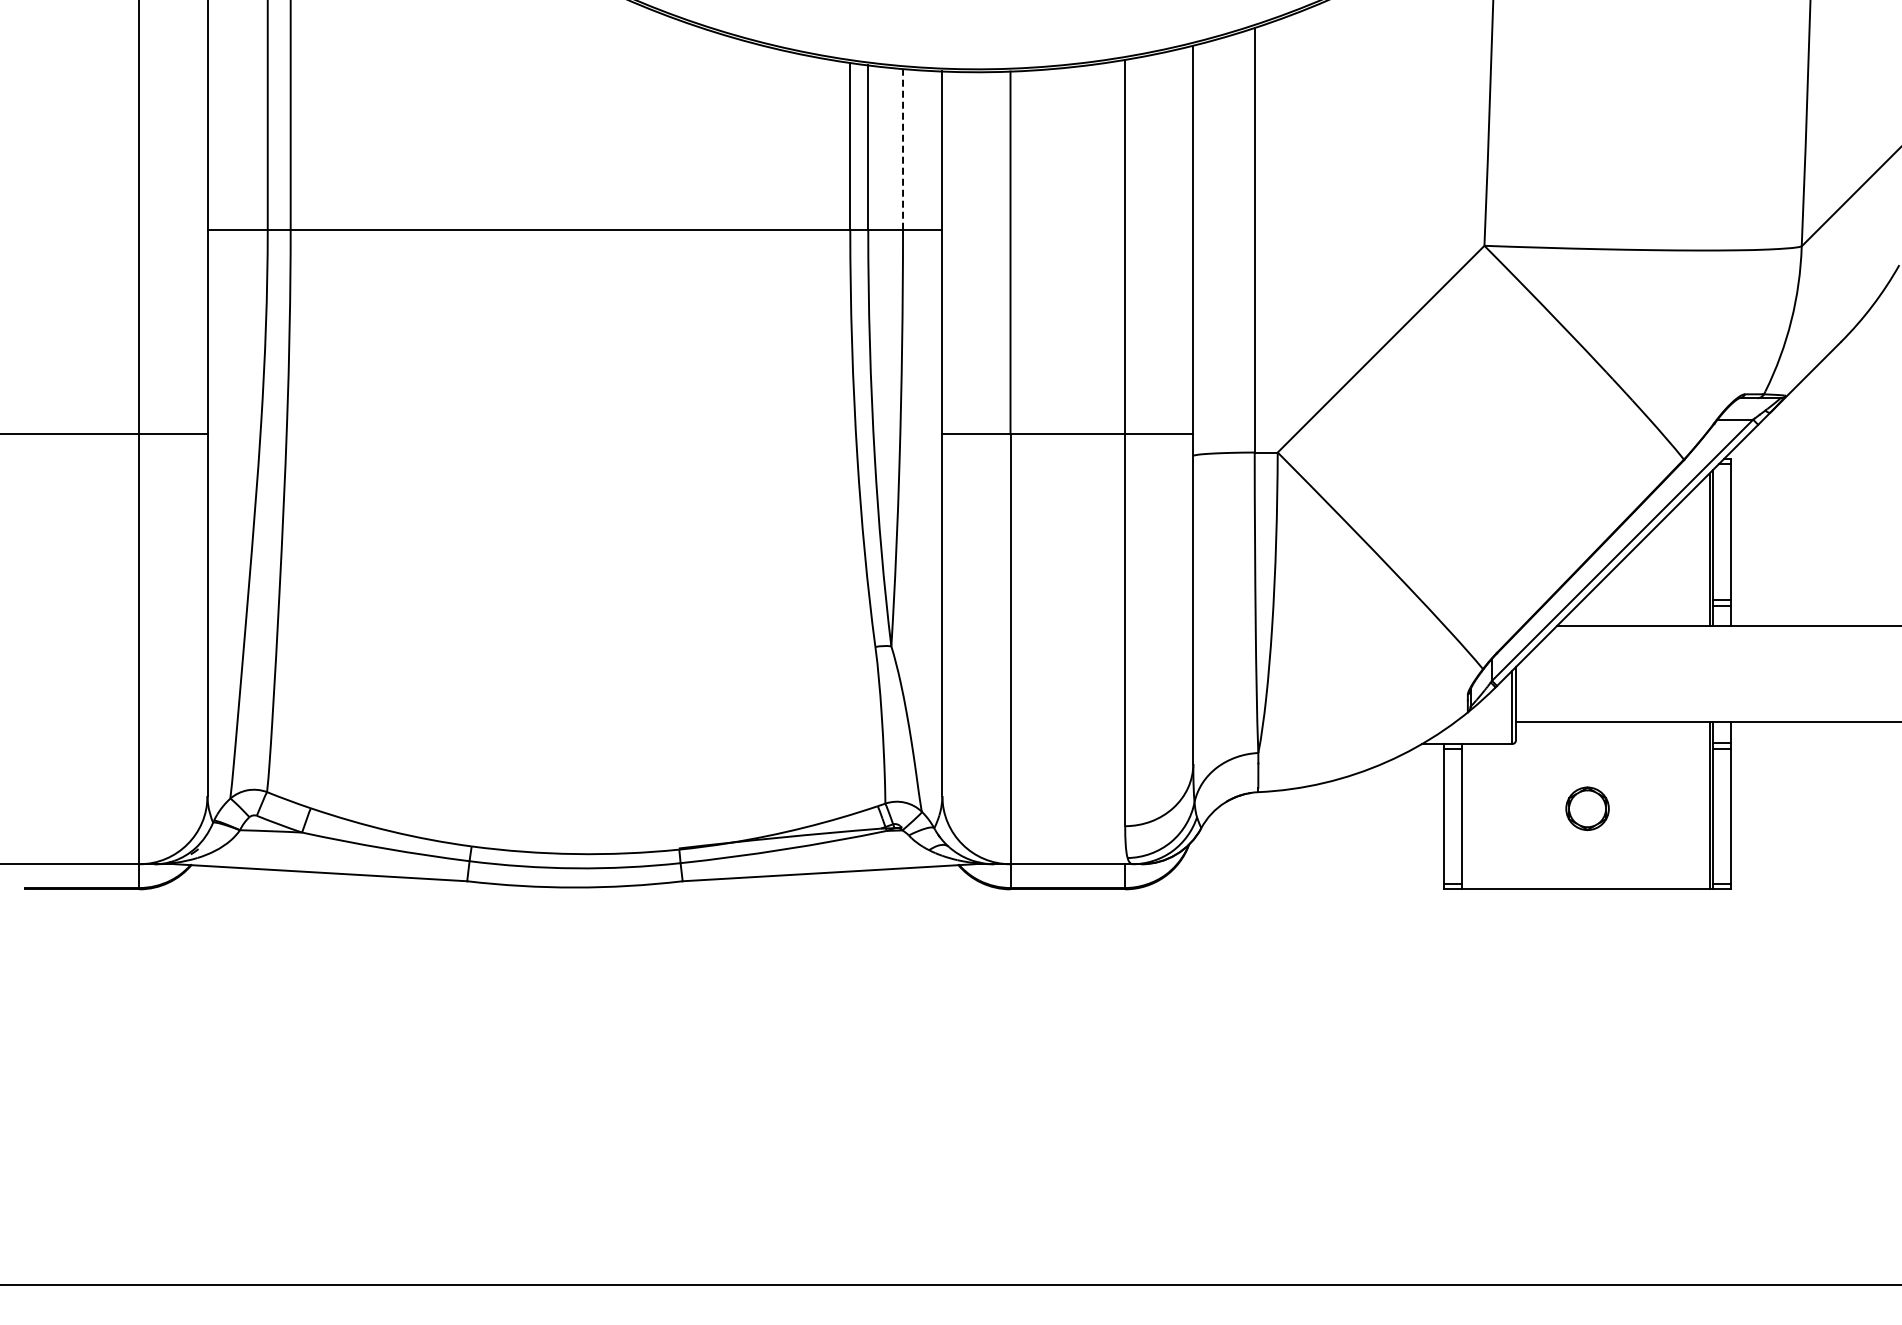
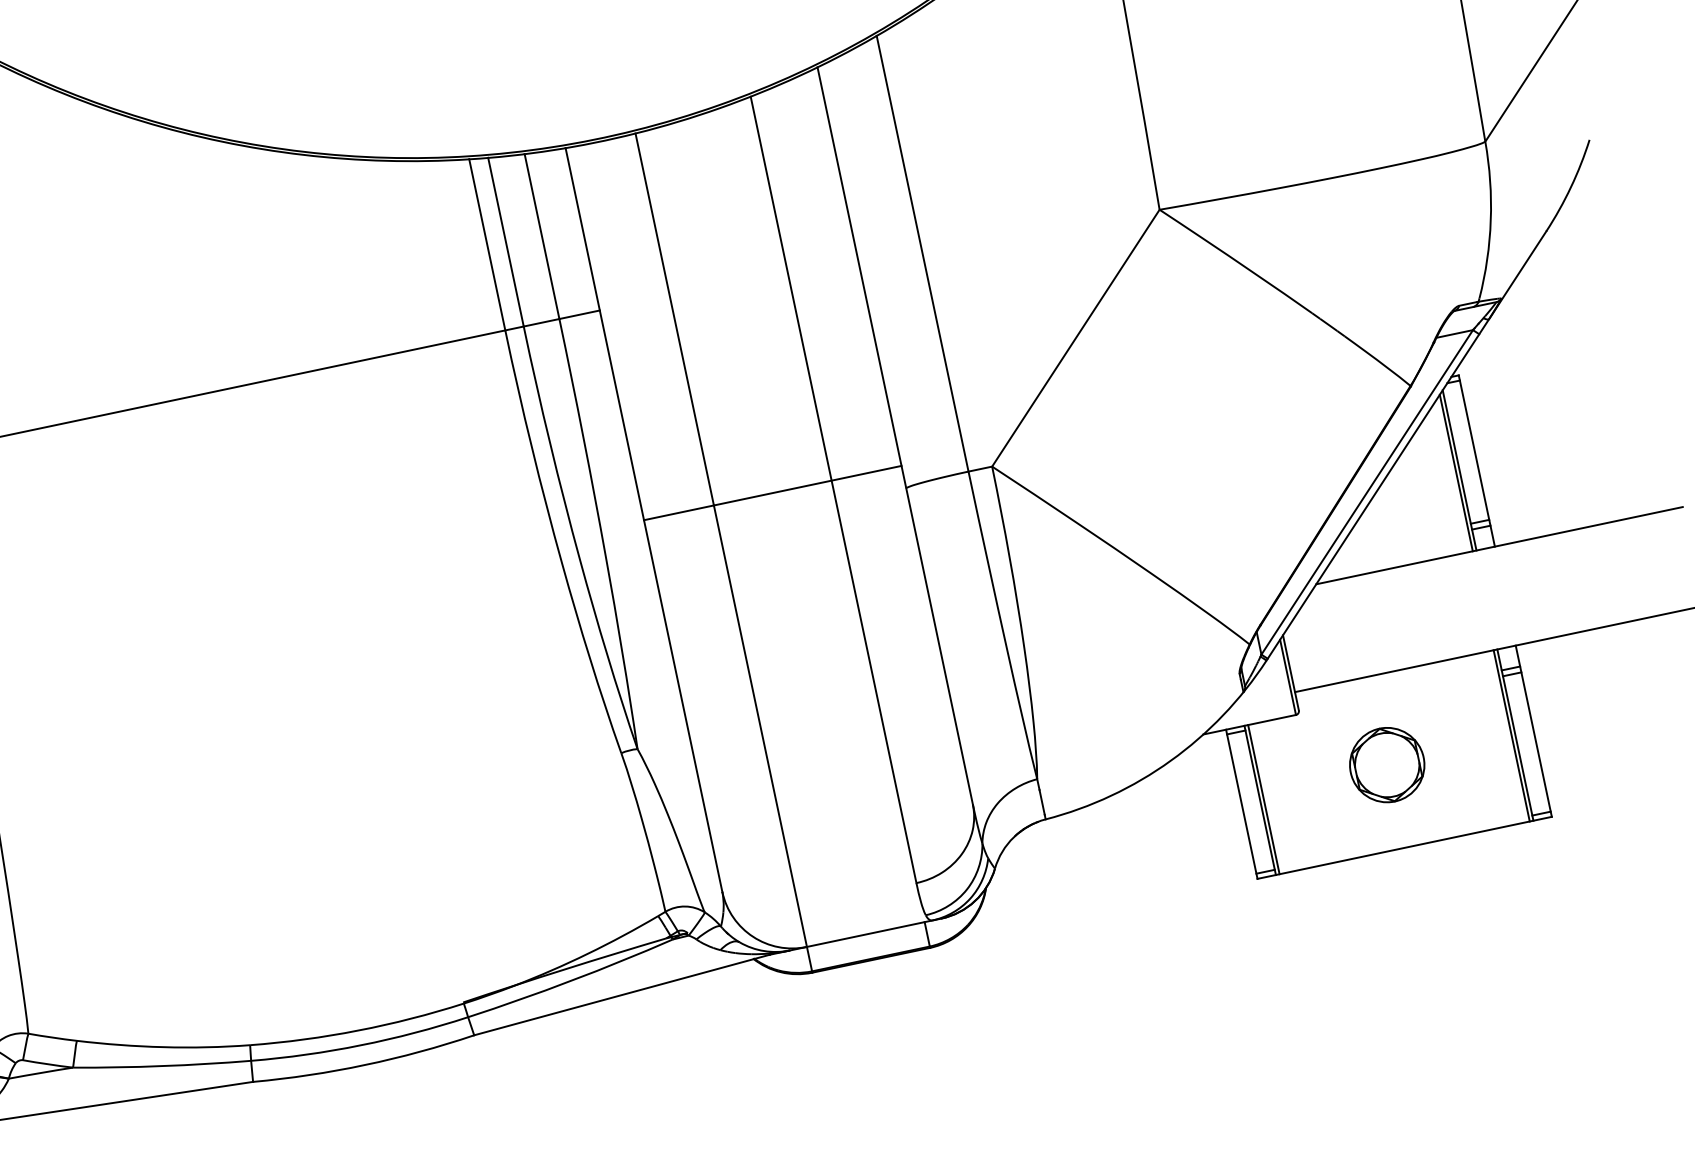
line: (903, 148) -> (542, 235), dashed -> solid
part: (1587, 808) -> (1387, 764), size x1.67
line: (1465, 816) -> (1263, 799), added

